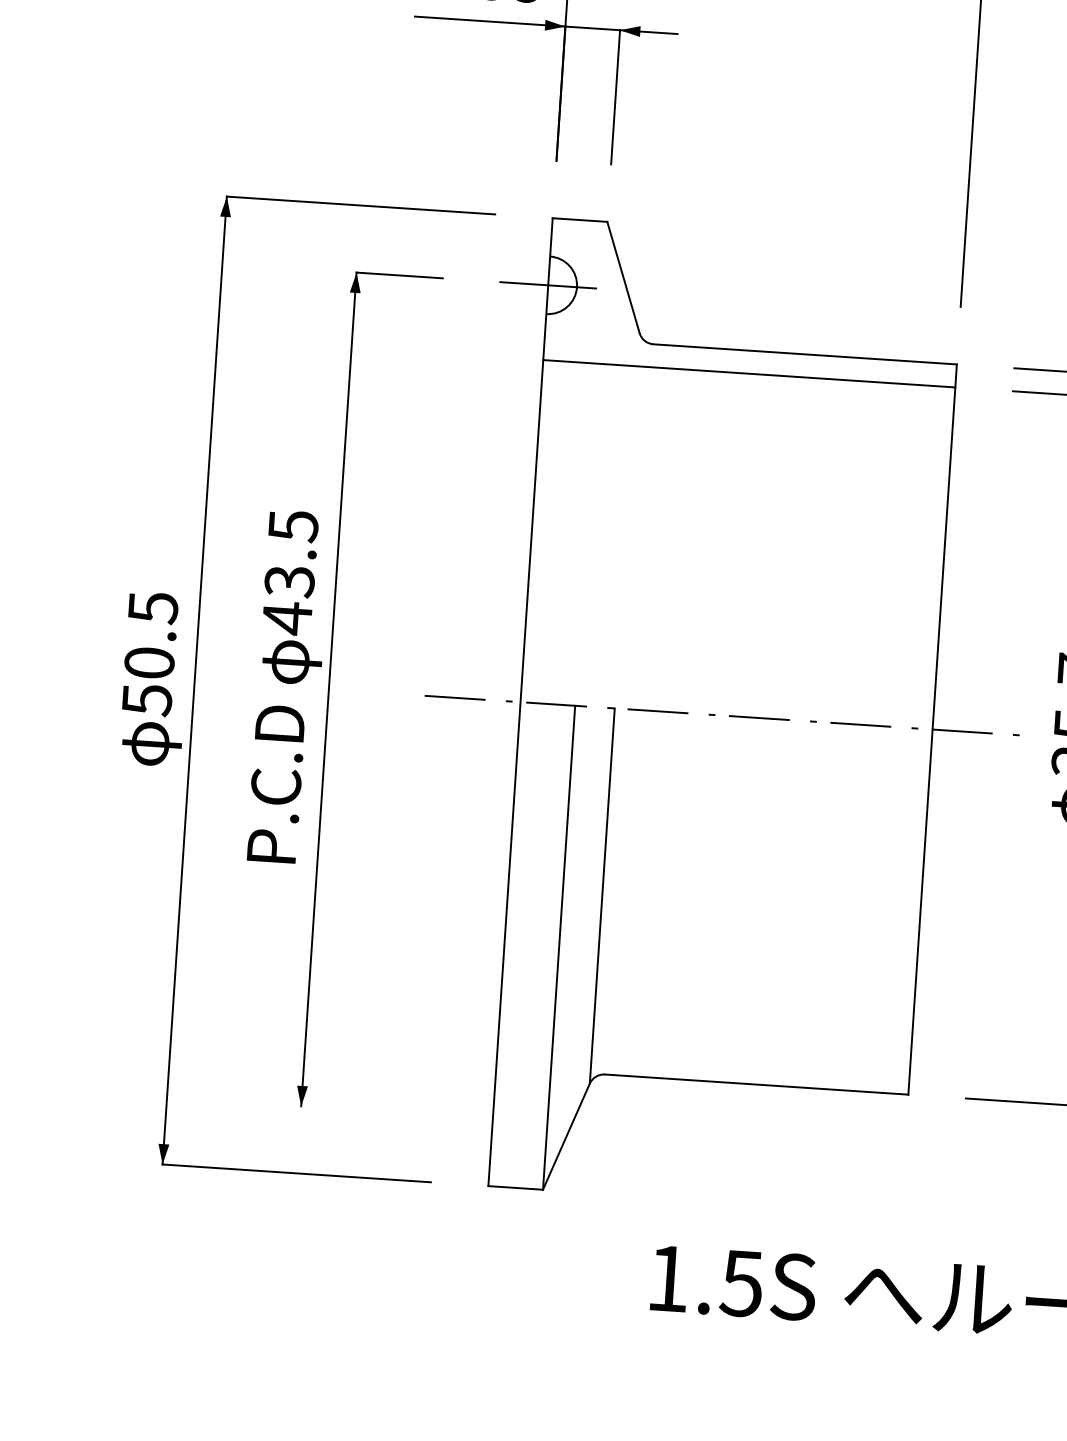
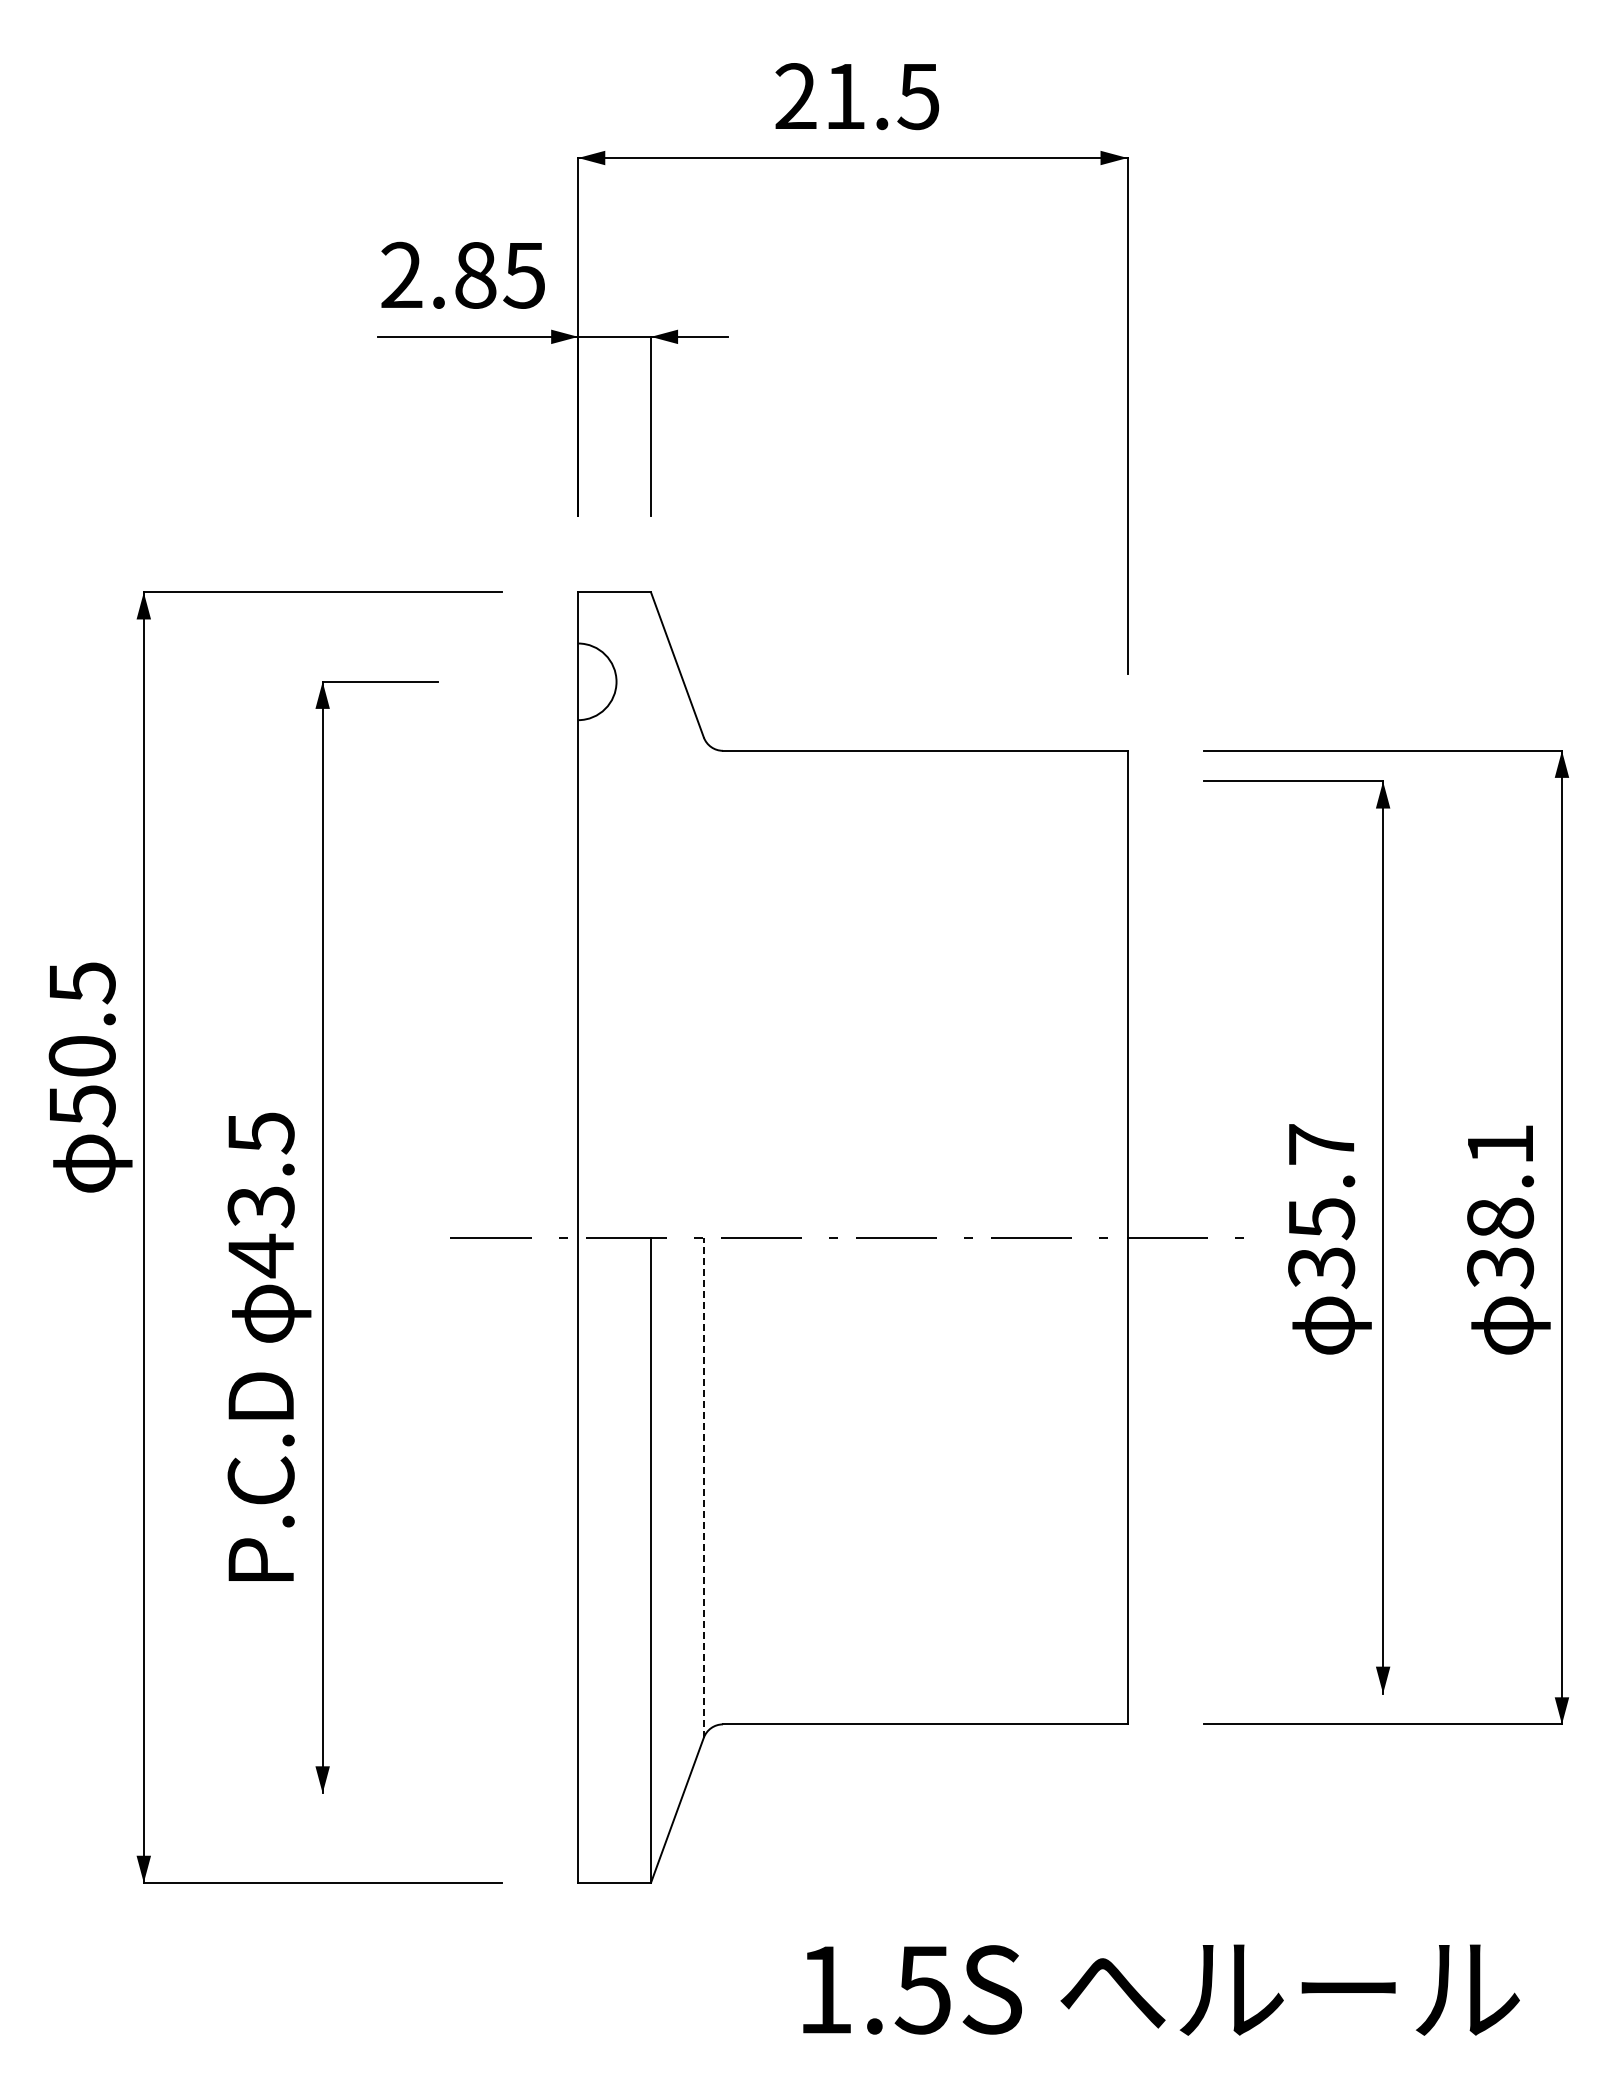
line: (548, 285) -> (578, 681), removed
line: (749, 373) -> (852, 781), removed
text: (154, 679) -> (90, 1077), moved
text: (289, 686) -> (269, 1346), moved
line: (602, 895) -> (703, 1487), solid -> dashed

